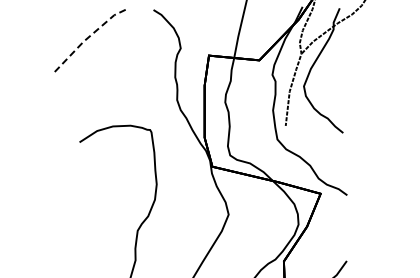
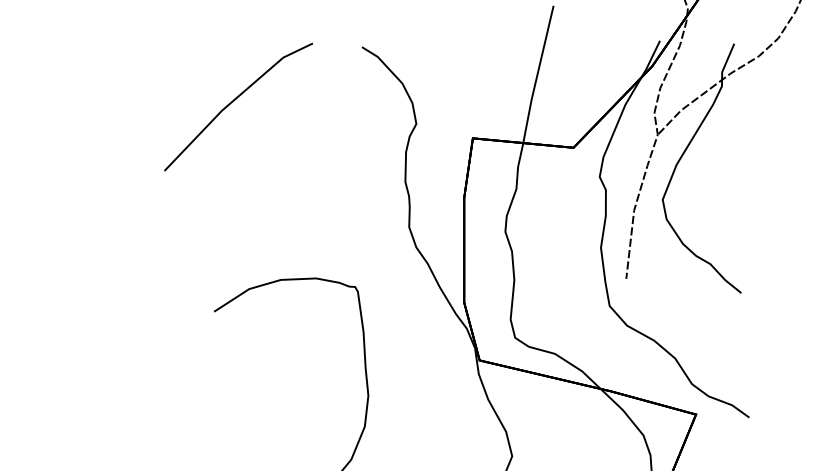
line: (89, 36) -> (233, 100), dashed -> solid

